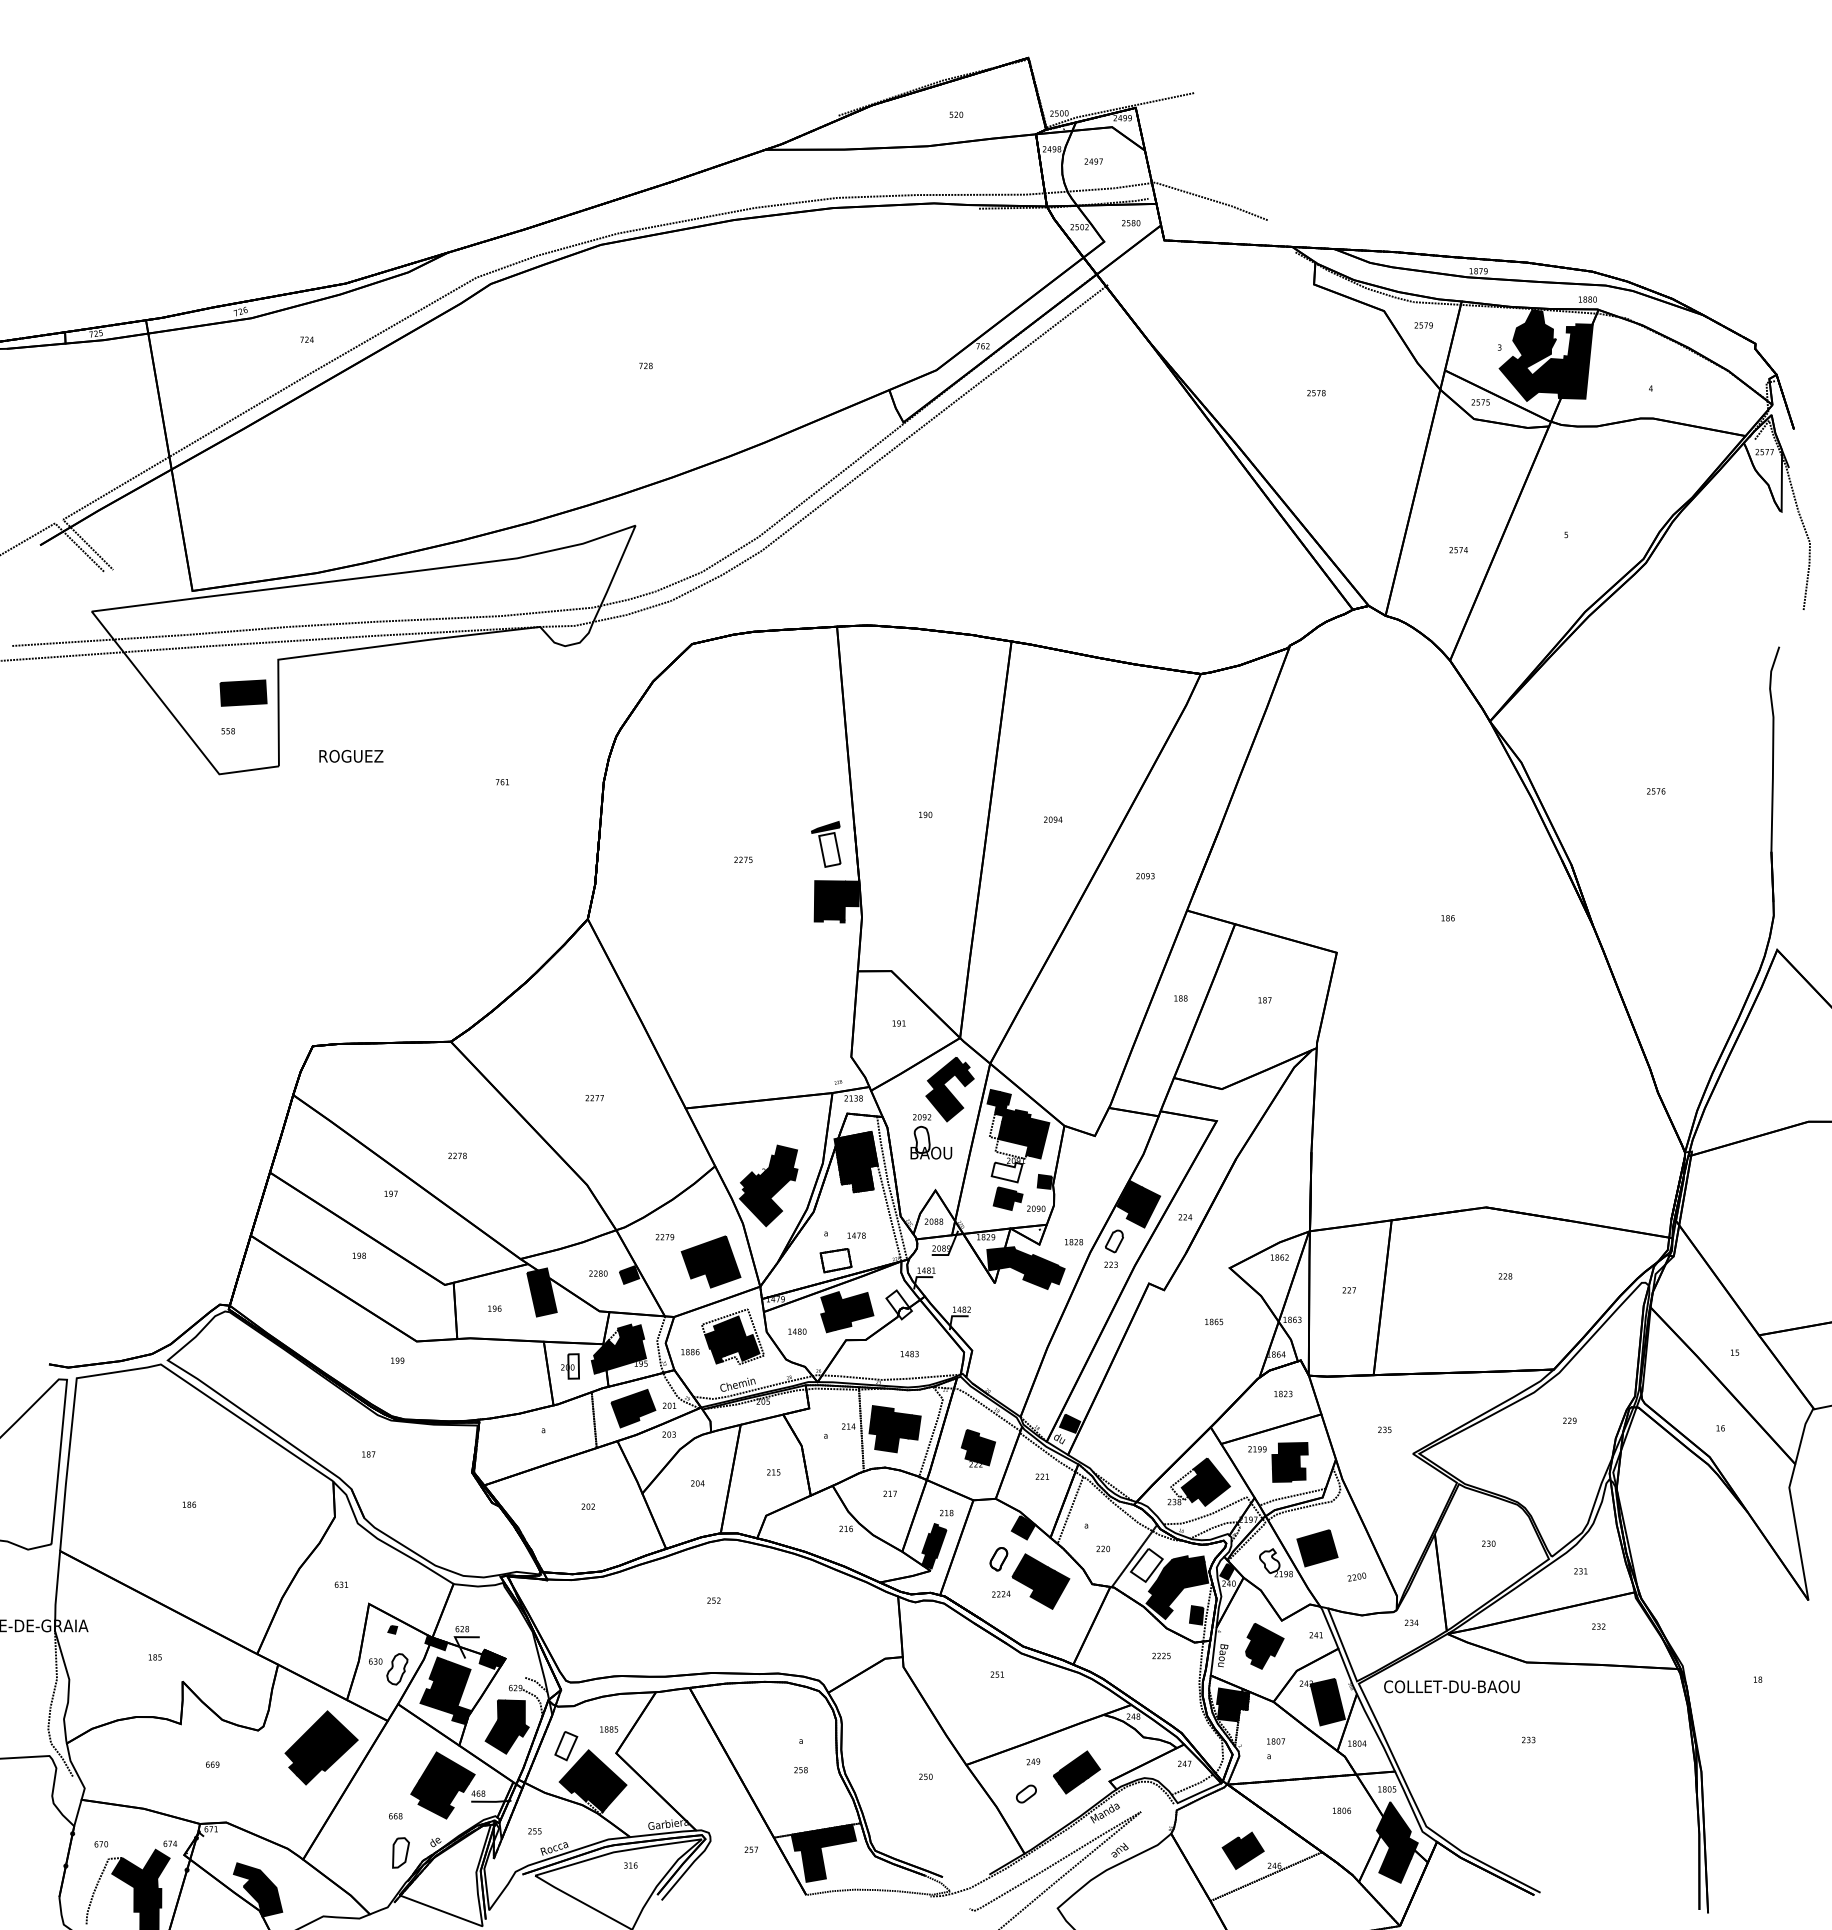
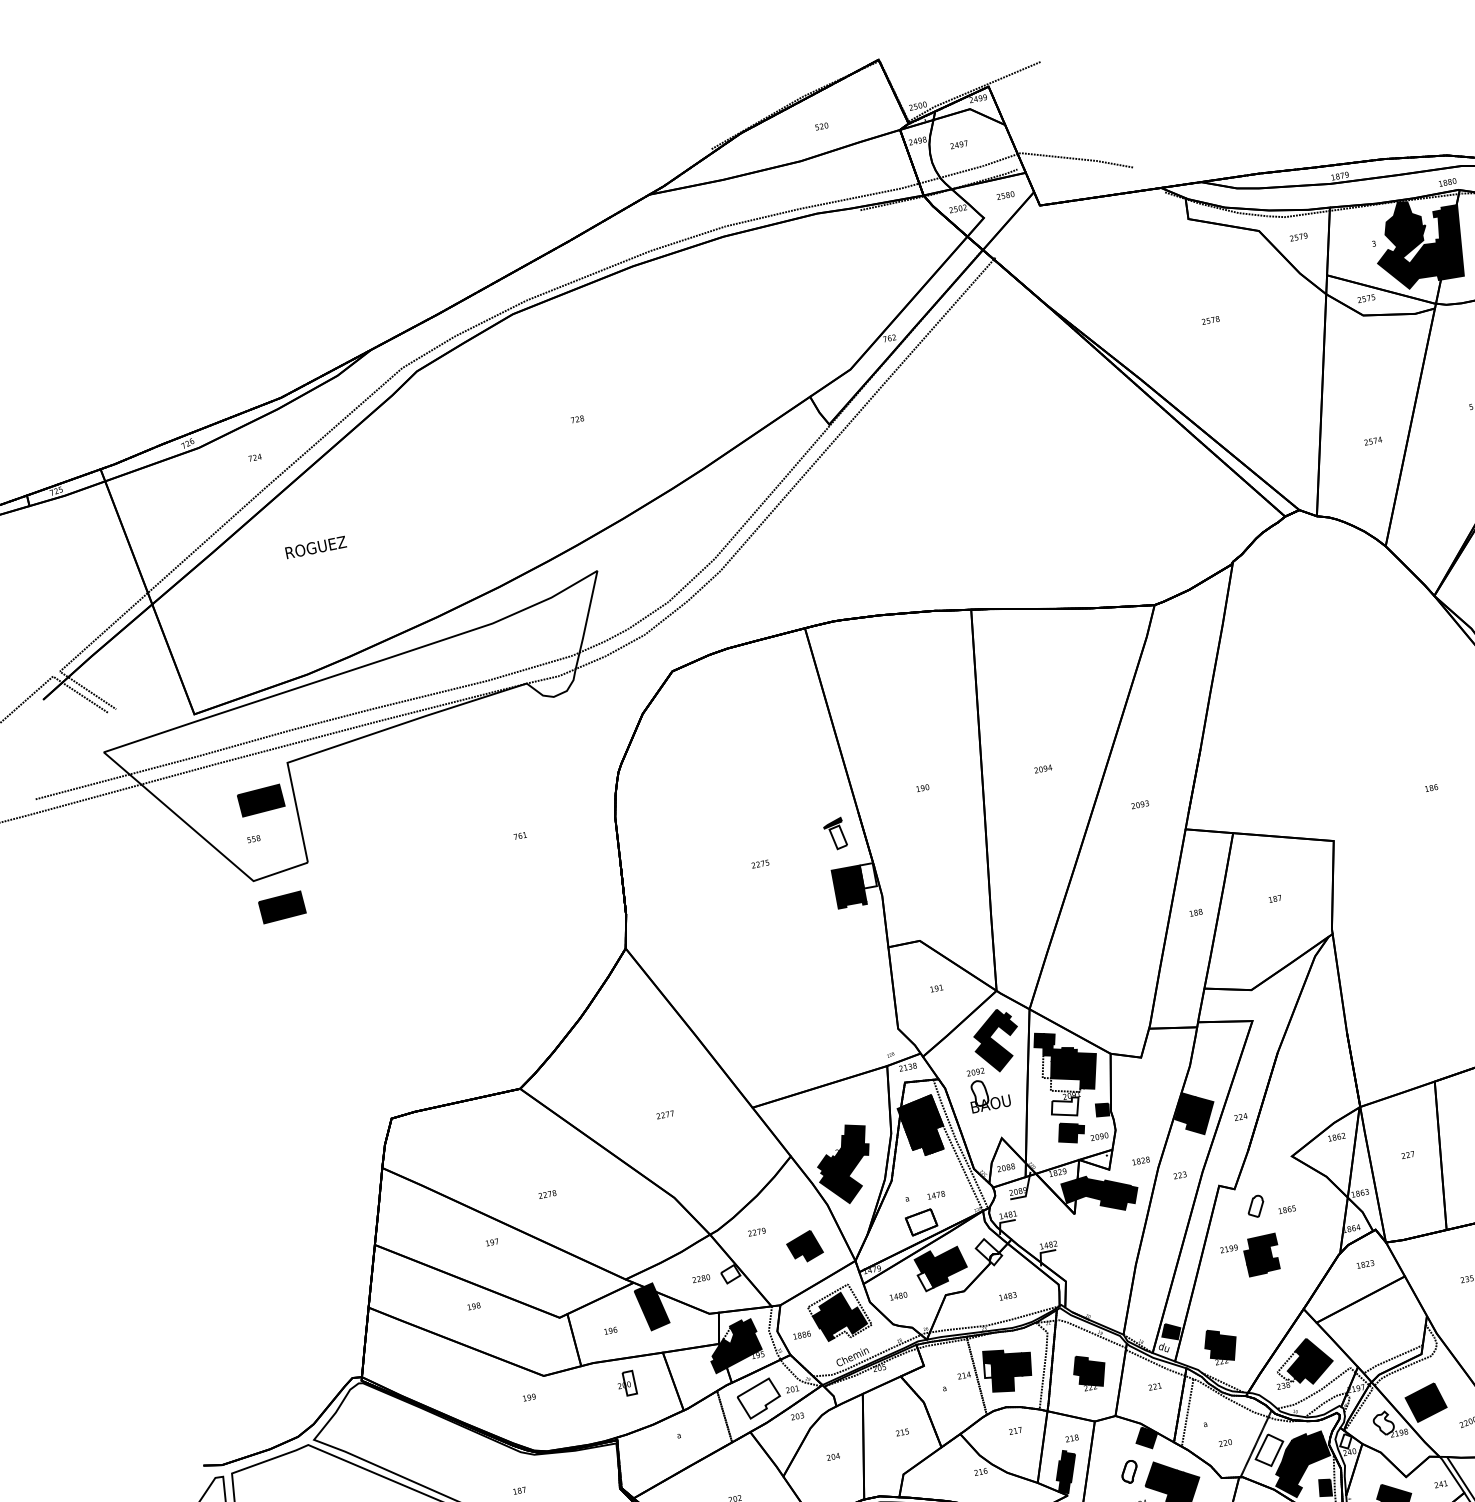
text: (351, 756) -> (316, 547), moved
part: (243, 806) -> (282, 906), added
part: (826, 844) -> (835, 834), size x0.7
fill: (851, 893) -> (867, 875), removed
part: (1114, 1241) -> (1255, 1206), moved
part: (710, 1261) -> (804, 1246), size x0.6
fill: (629, 1274) -> (730, 1273), removed
fill: (828, 1321) -> (925, 1280), removed
part: (570, 1366) -> (626, 1383), moved
fill: (633, 1408) -> (759, 1398), removed
fill: (874, 1425) -> (988, 1369), removed
part: (1117, 1448) -> (1220, 1346), added
part: (1278, 1462) -> (1251, 1257), moved
fill: (1227, 1571) -> (1346, 1441), removed

